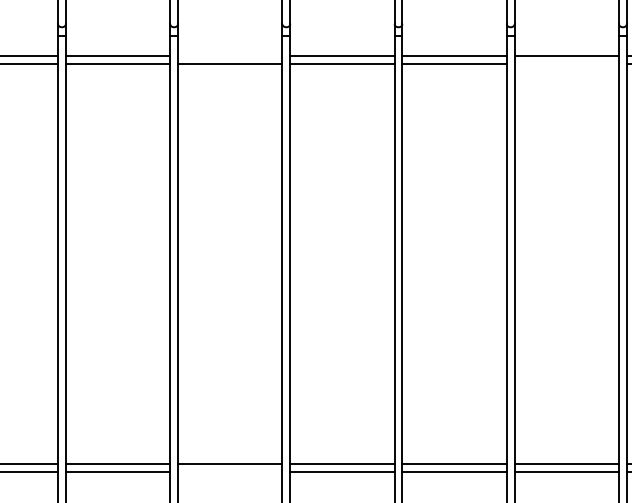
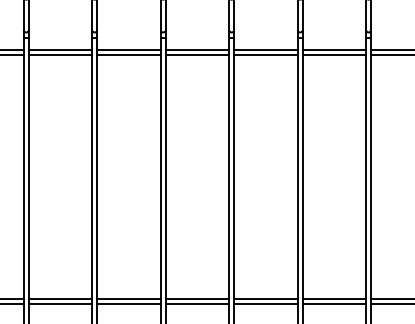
line: (229, 56) -> (128, 50), added
line: (566, 63) -> (334, 54), added
line: (229, 471) -> (128, 303), added

